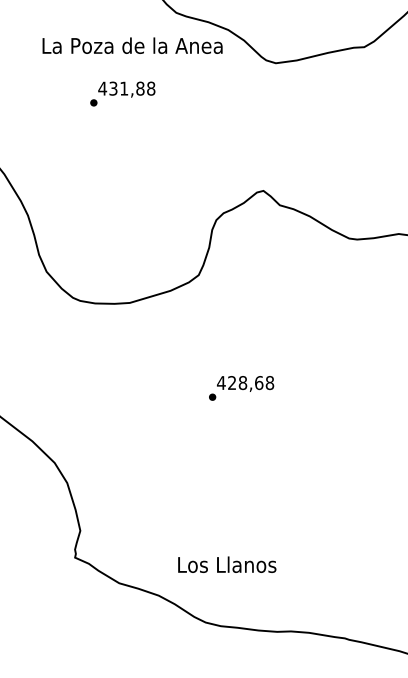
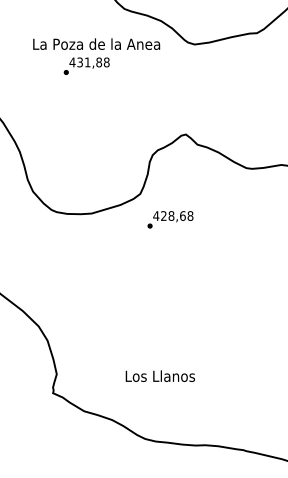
text: (132, 44) -> (96, 43), moved
text: (241, 387) -> (170, 219), moved
text: (225, 563) -> (159, 375), moved

